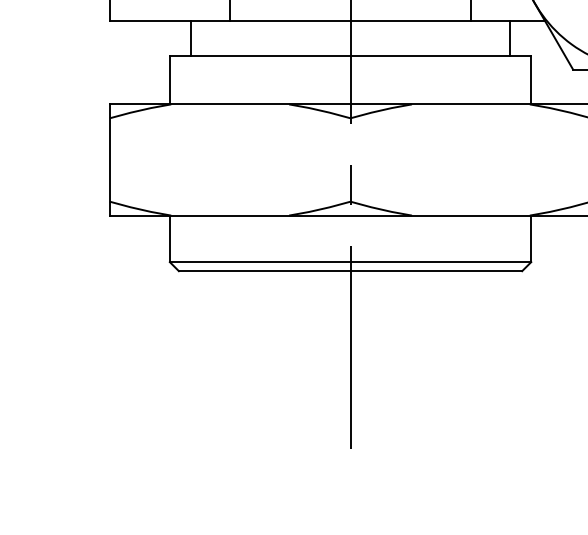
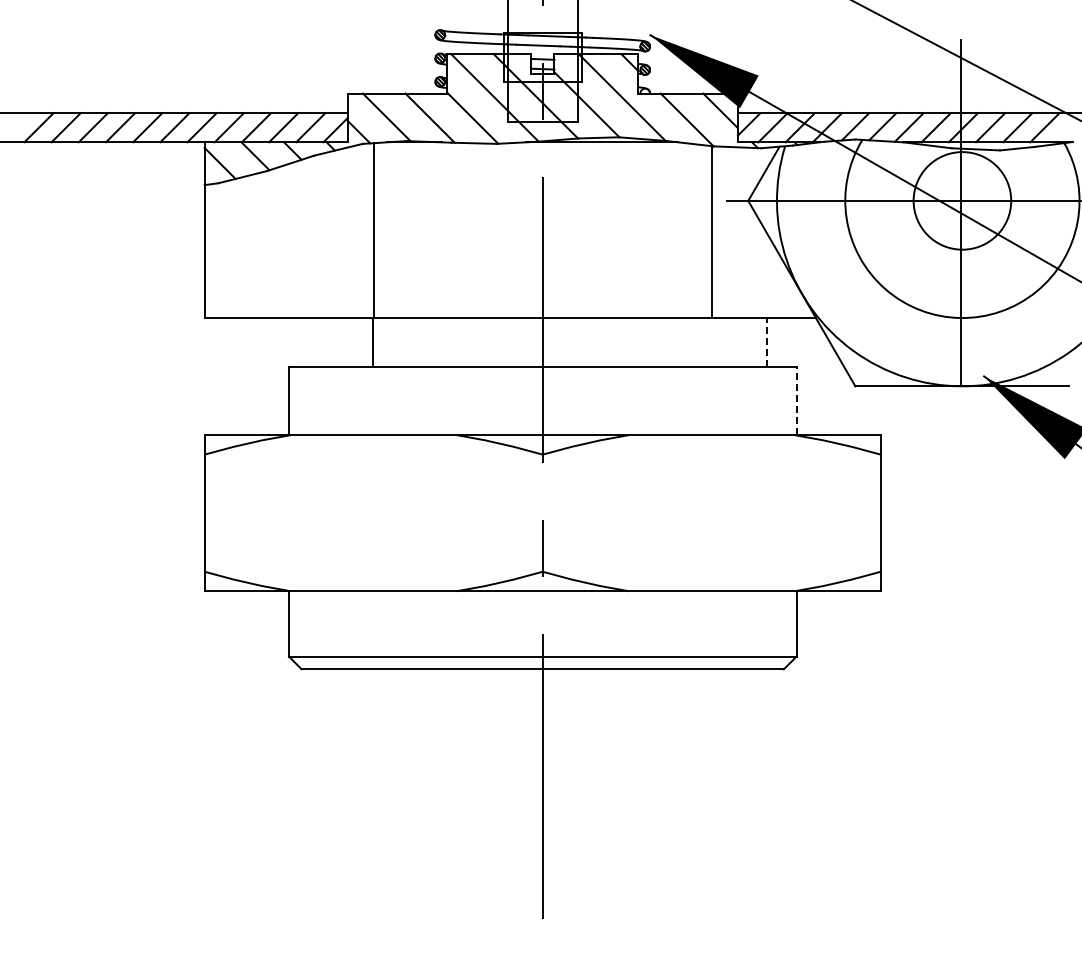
line: (190, 37) -> (373, 341), moved
line: (510, 37) -> (767, 341), solid -> dashed
line: (531, 79) -> (796, 400), solid -> dashed

